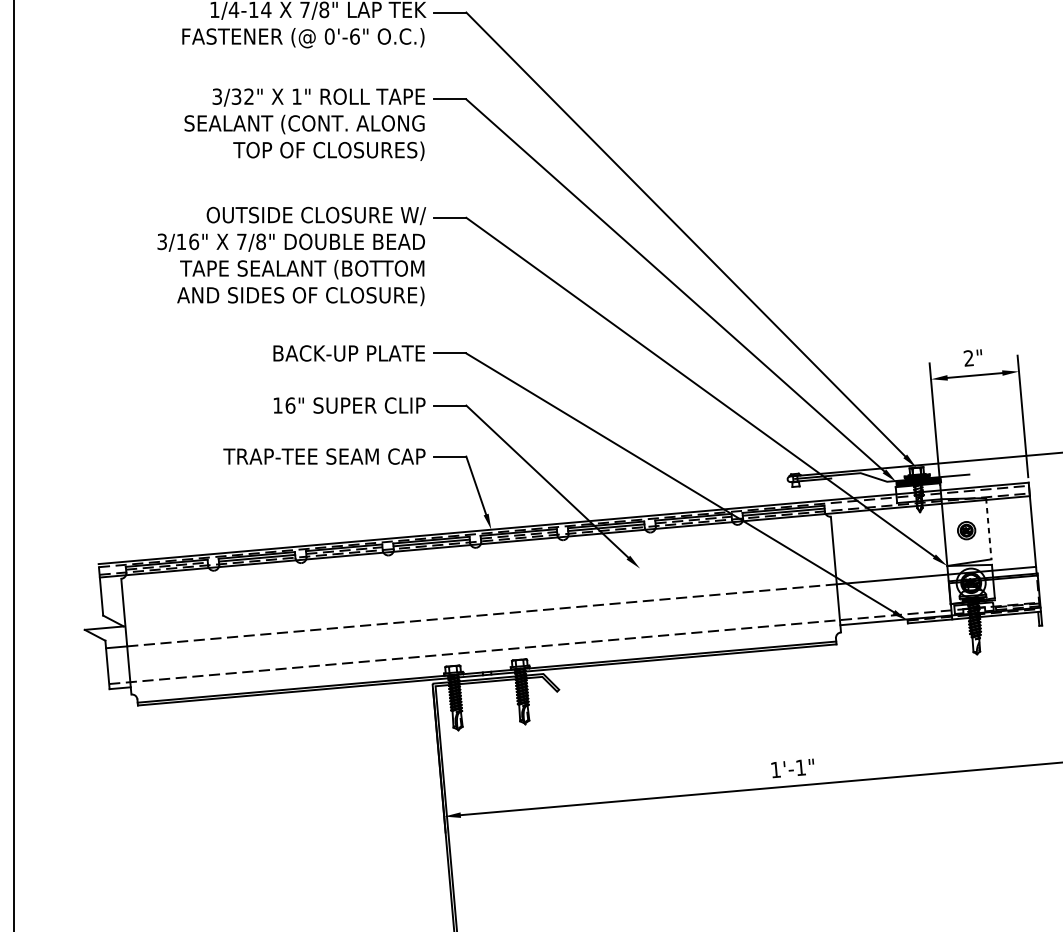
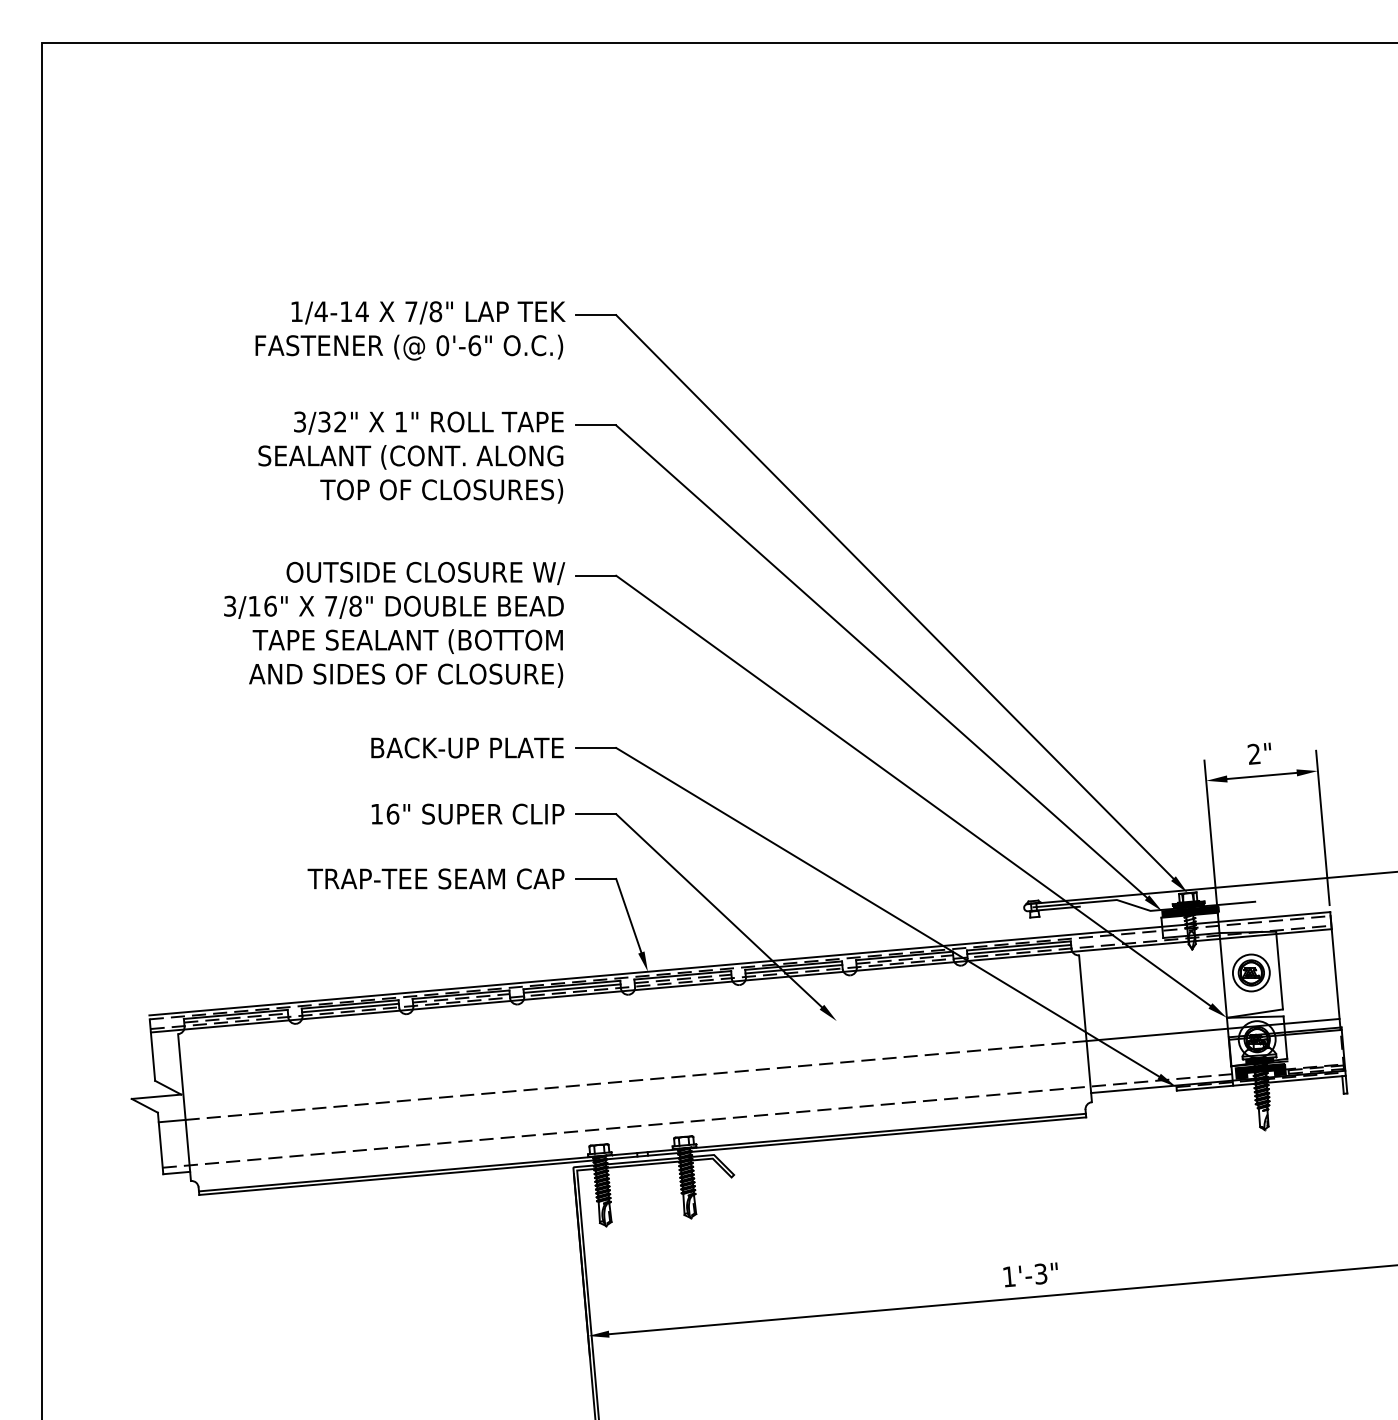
line: (988, 529) -> (1279, 971), dashed -> solid
part: (966, 530) -> (1251, 972), size x1.67
fill: (973, 607) -> (1260, 1070), added
text: (800, 767) -> (1040, 1273), 1'-1" -> 1'-3"

